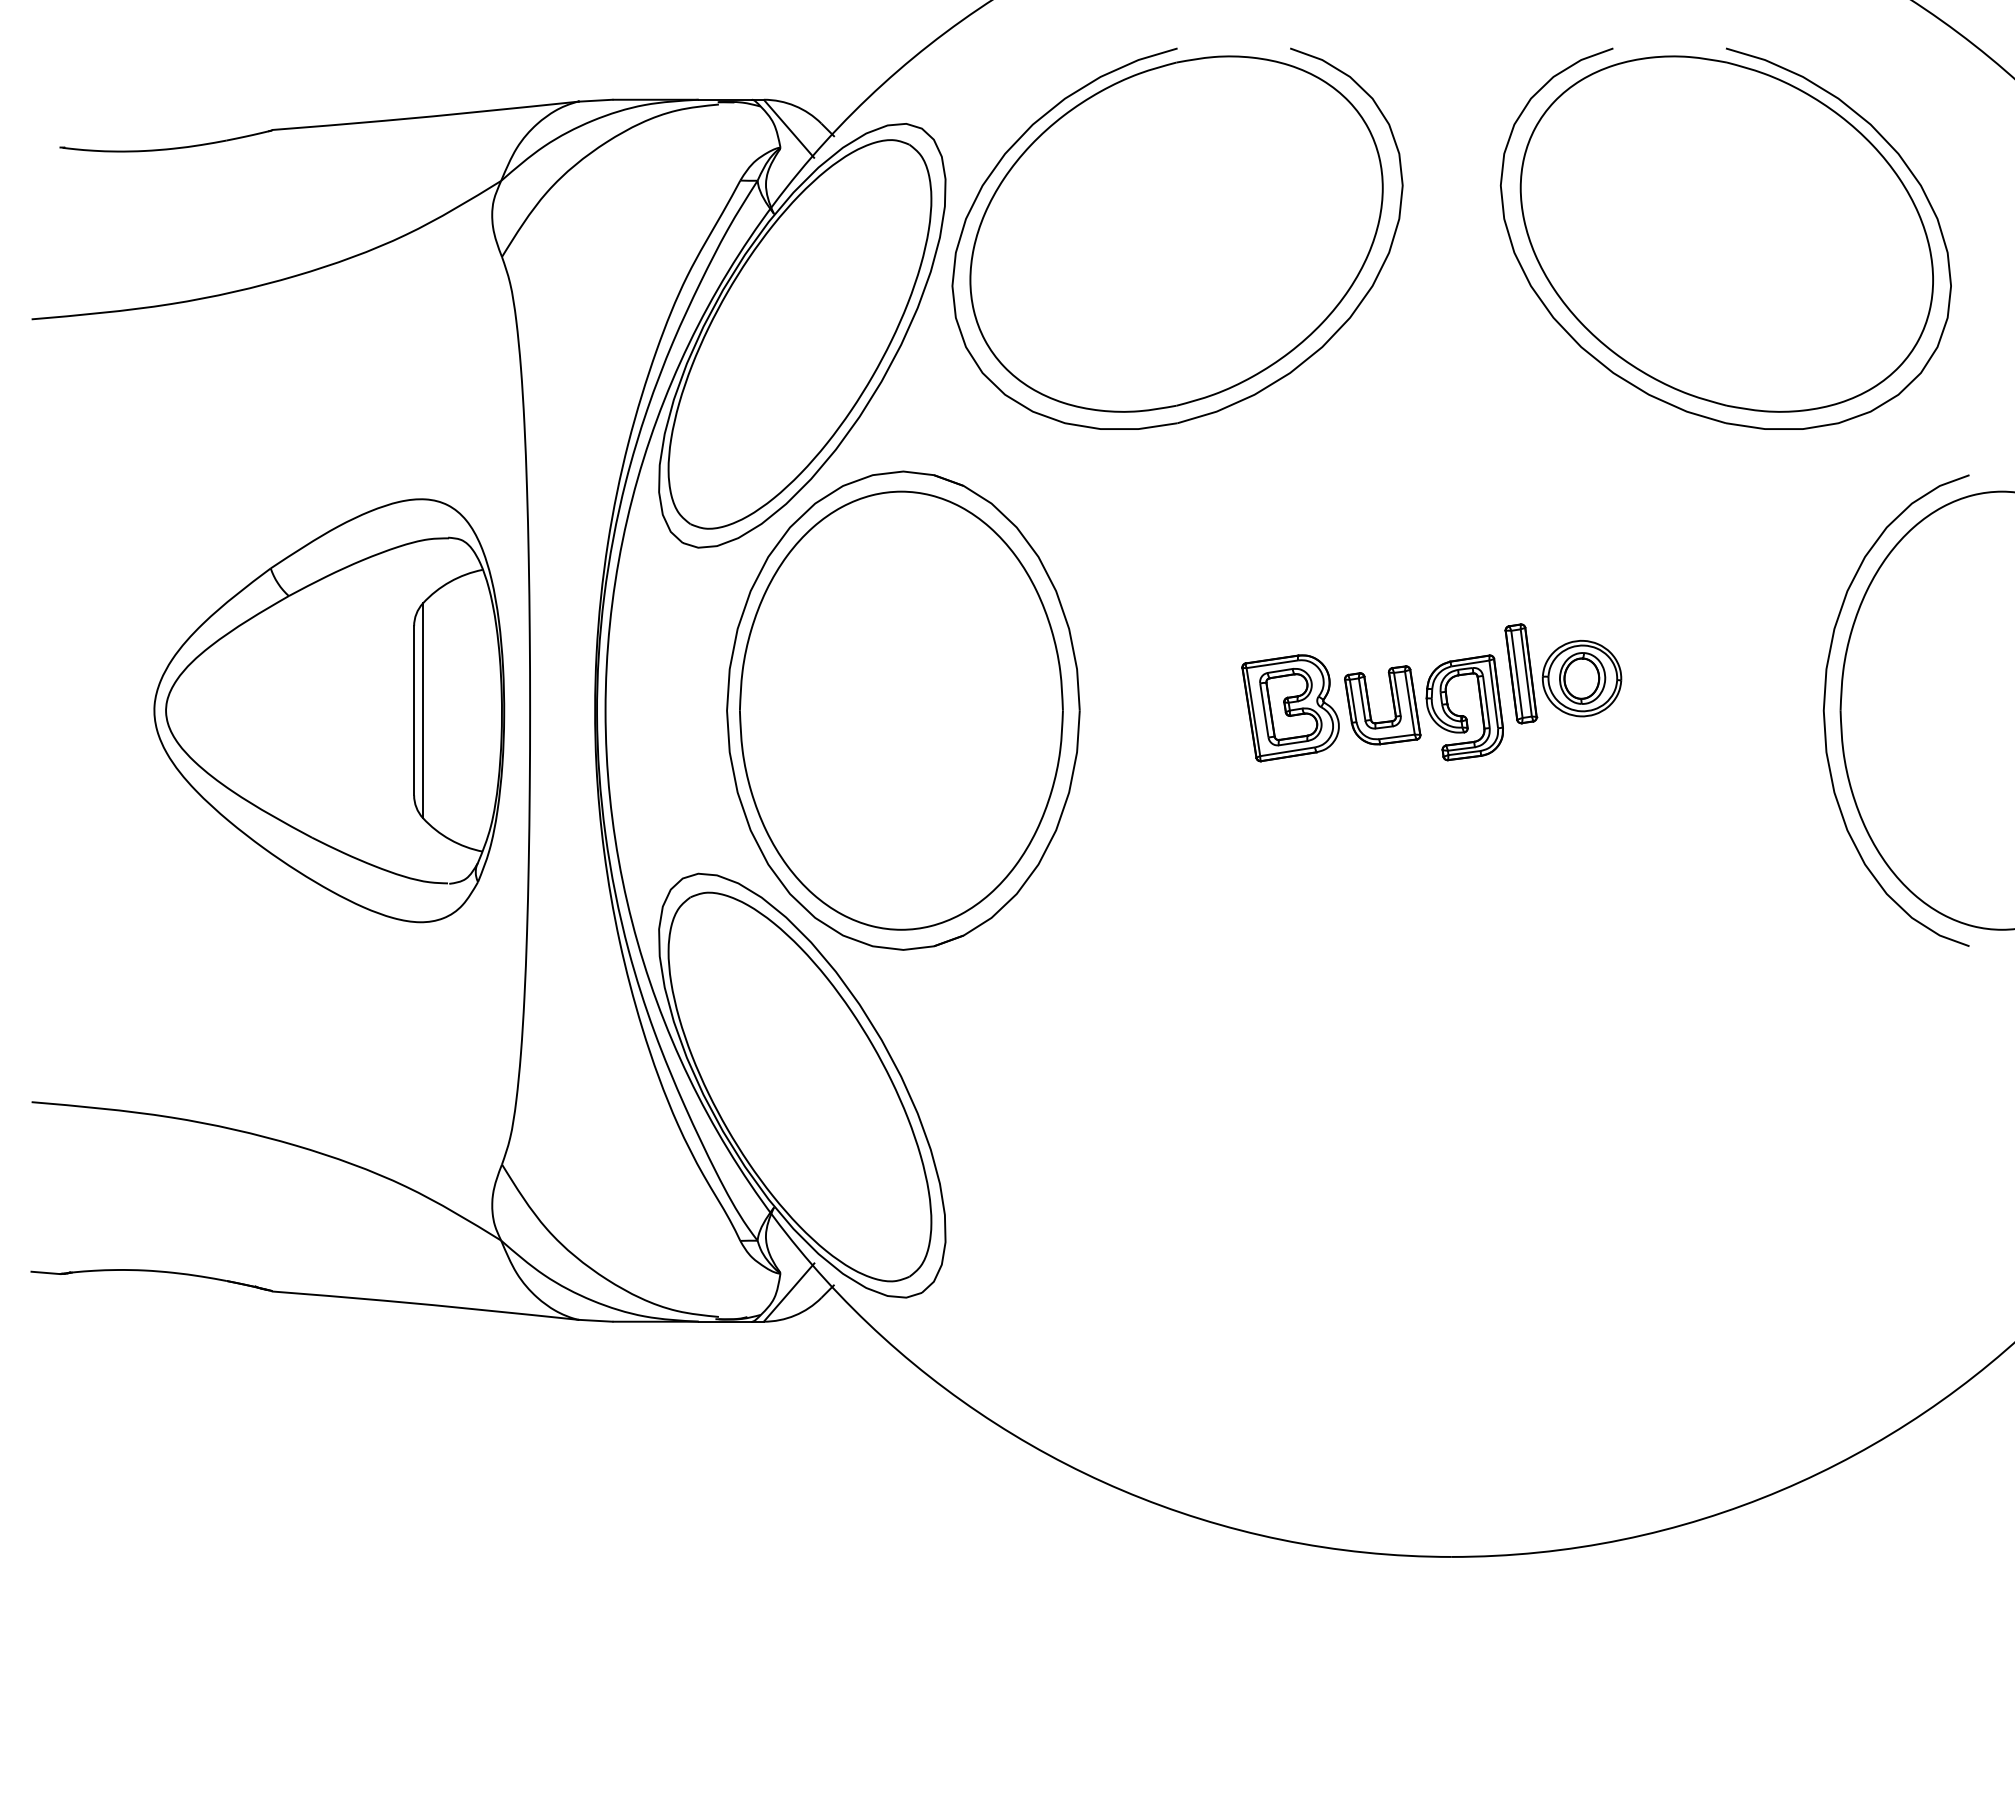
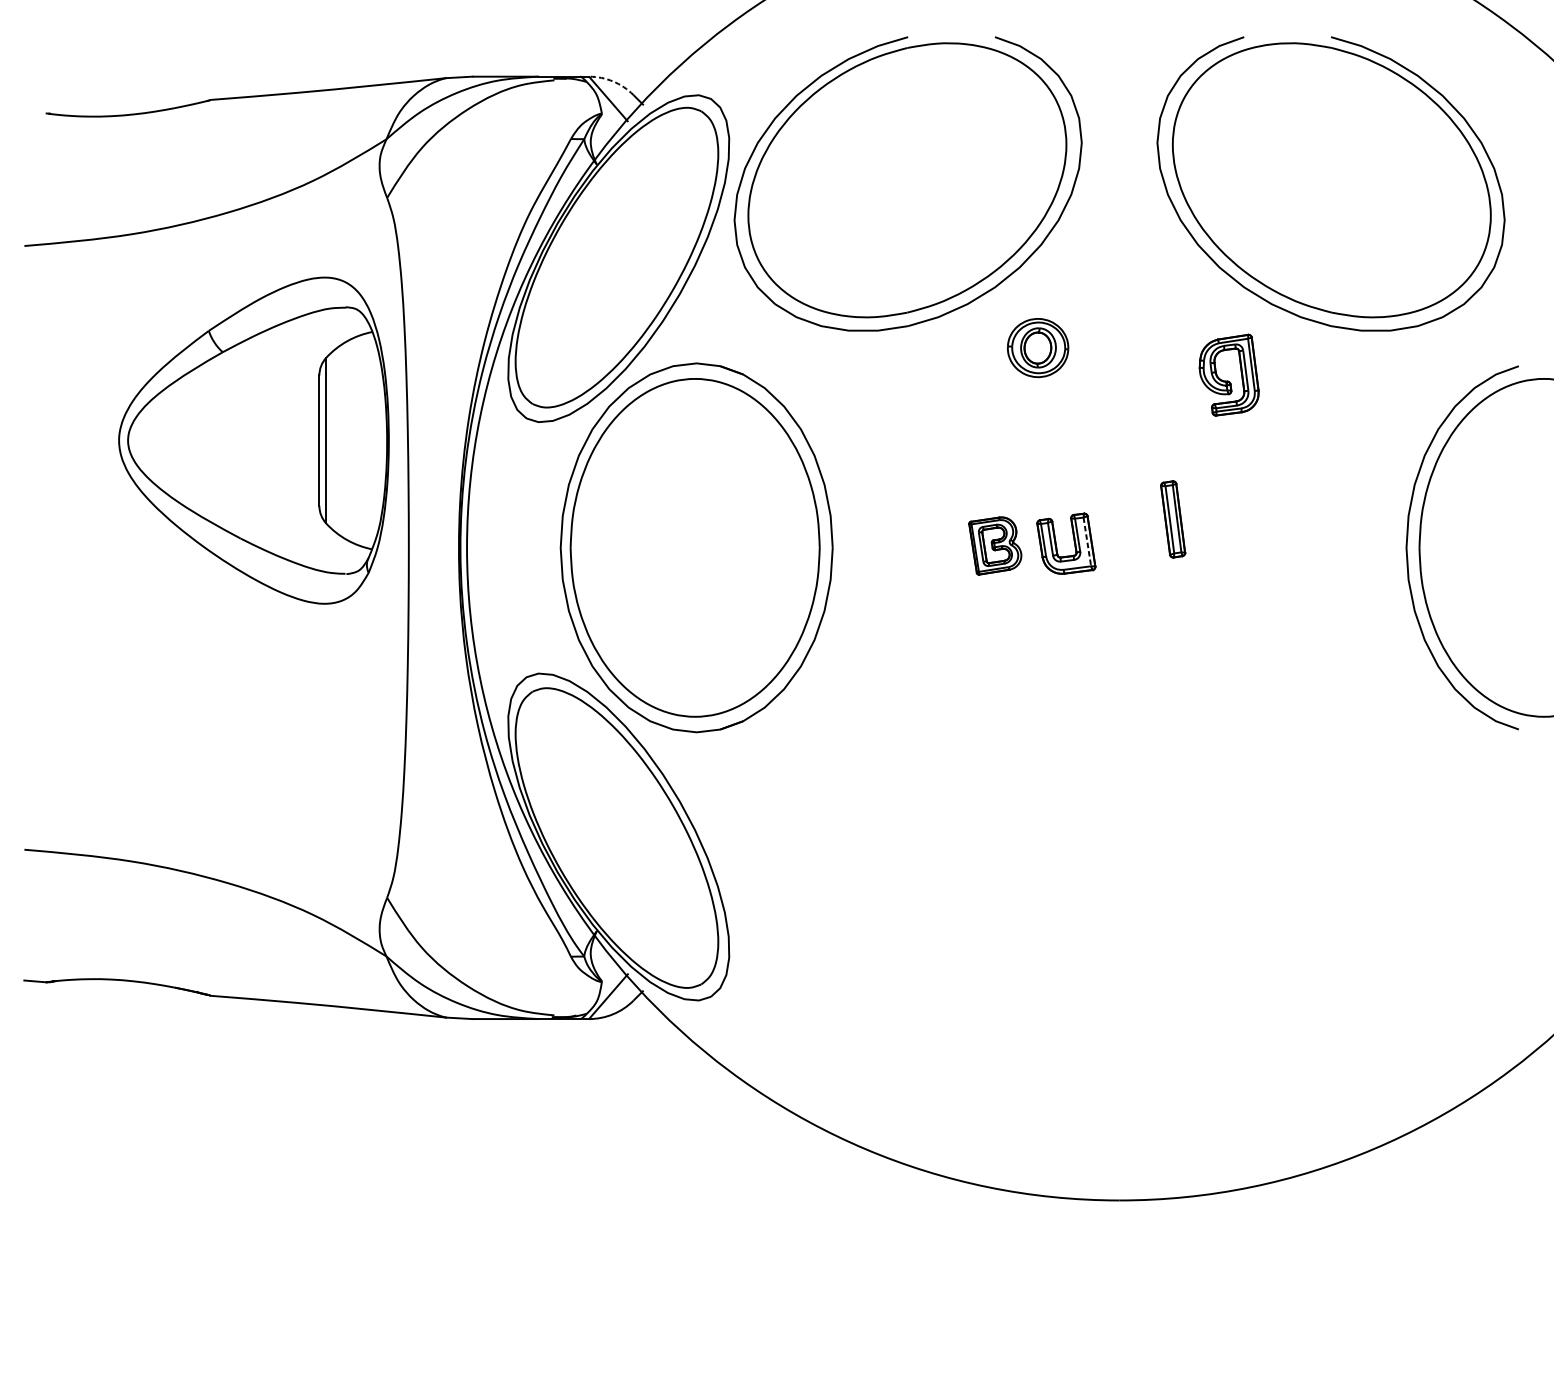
arc: (795, 105) -> (613, 81), solid -> dashed
part: (1581, 678) -> (1037, 347), moved
line: (1409, 703) -> (1087, 542), solid -> dashed
part: (1290, 708) -> (995, 546), size x0.7
part: (329, 710) -> (254, 440), moved
part: (1464, 715) -> (1228, 381), moved

